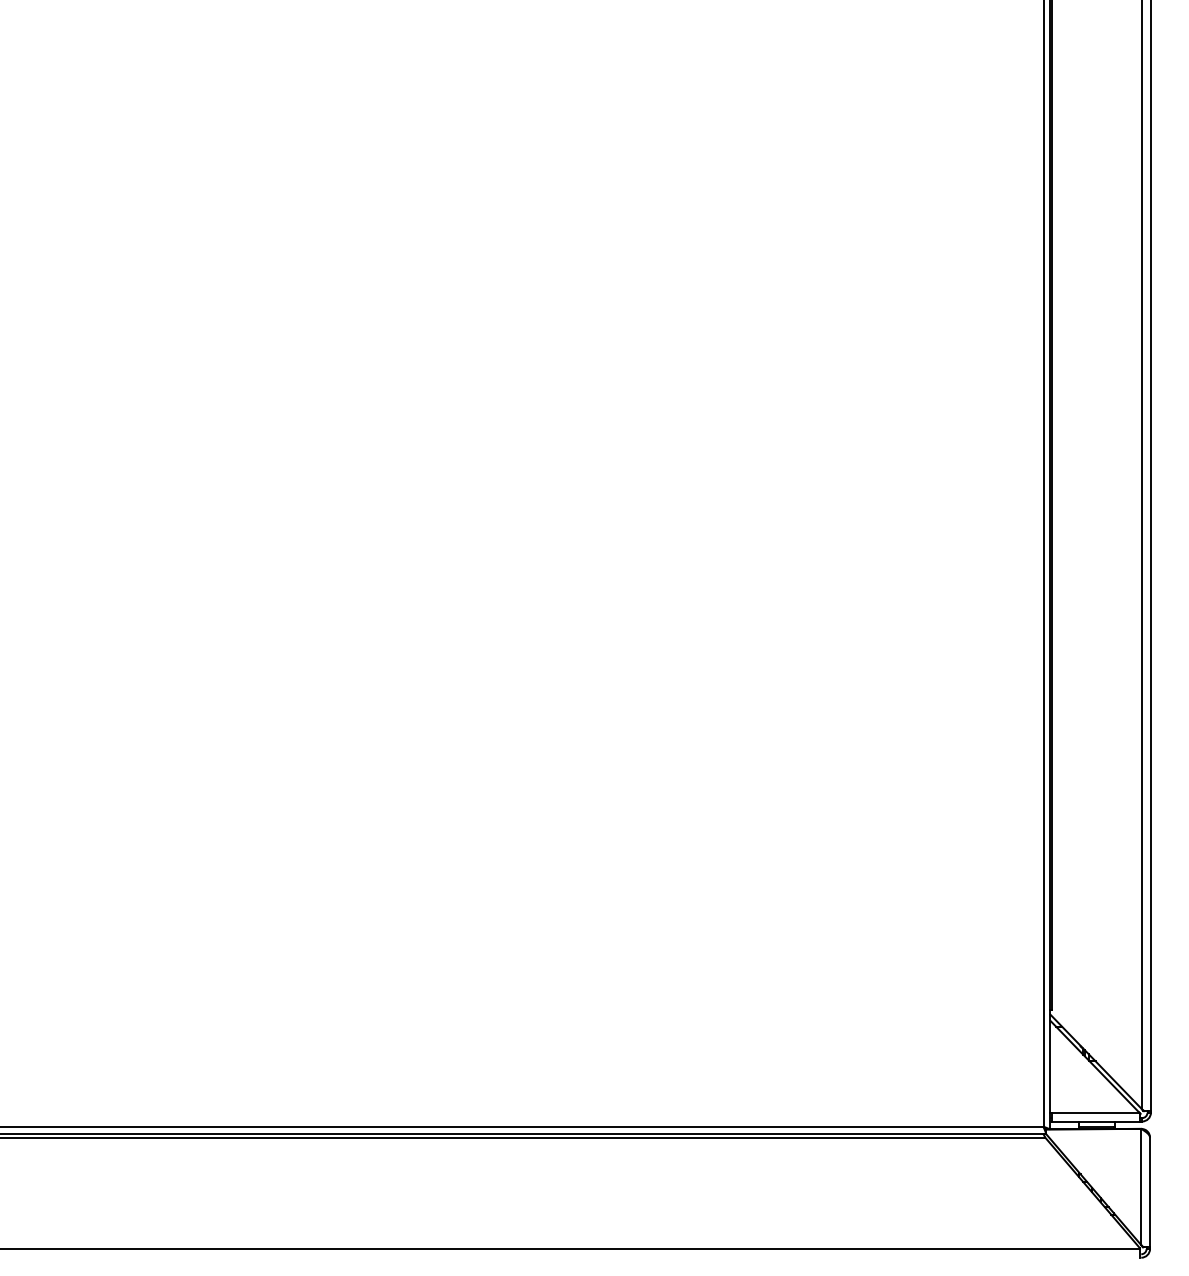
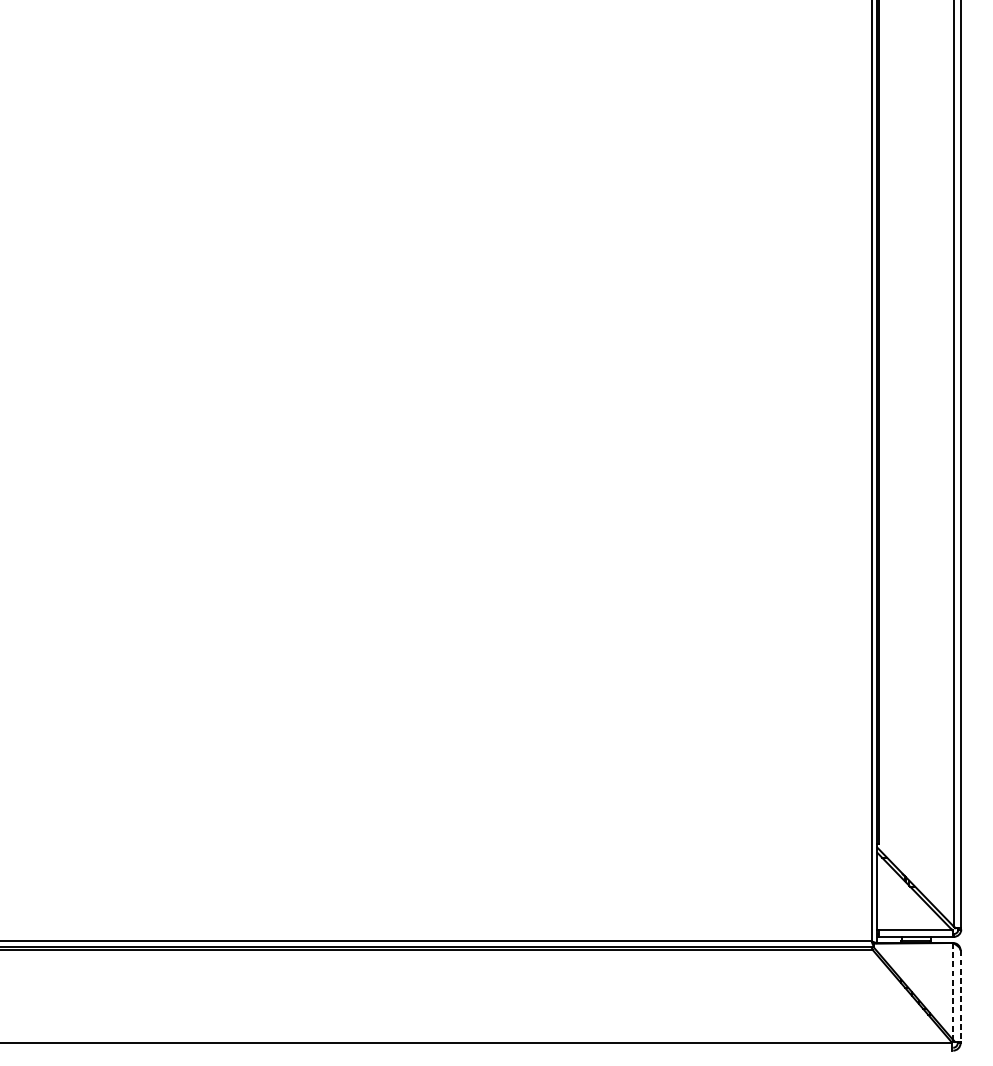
line: (1141, 1187) -> (953, 991), solid -> dashed
line: (1150, 1192) -> (960, 996), solid -> dashed

